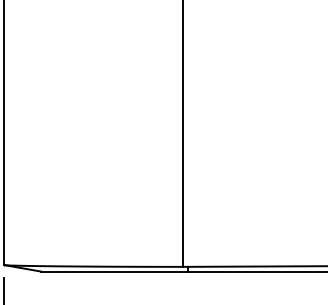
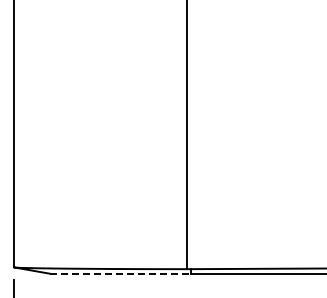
line: (114, 271) -> (120, 273), solid -> dashed

